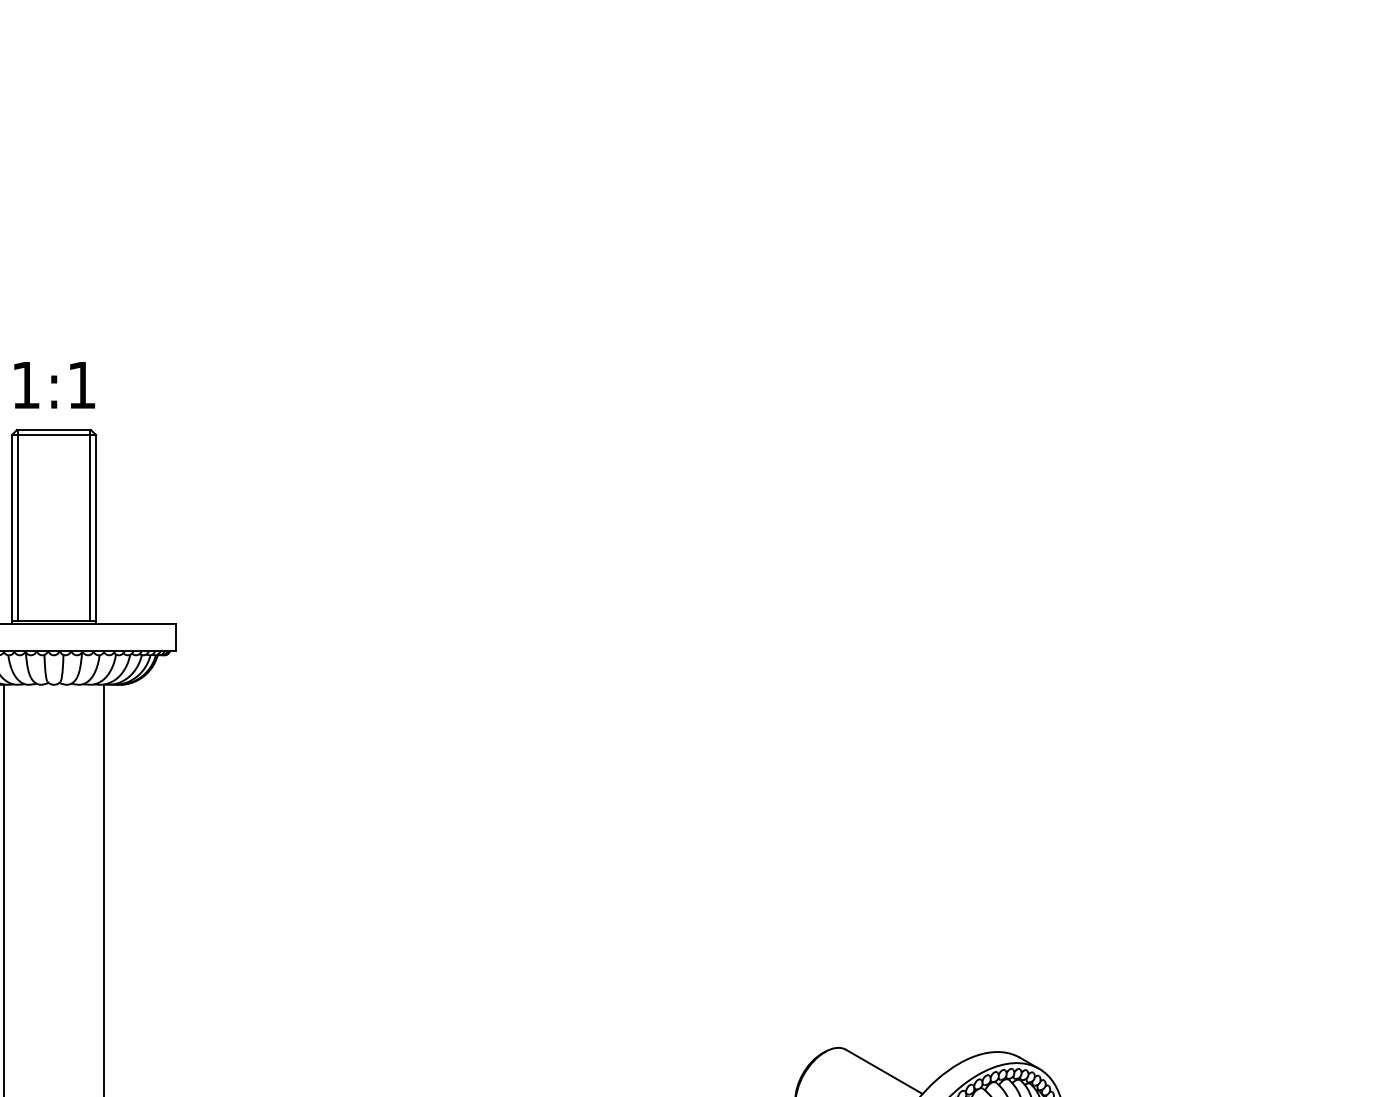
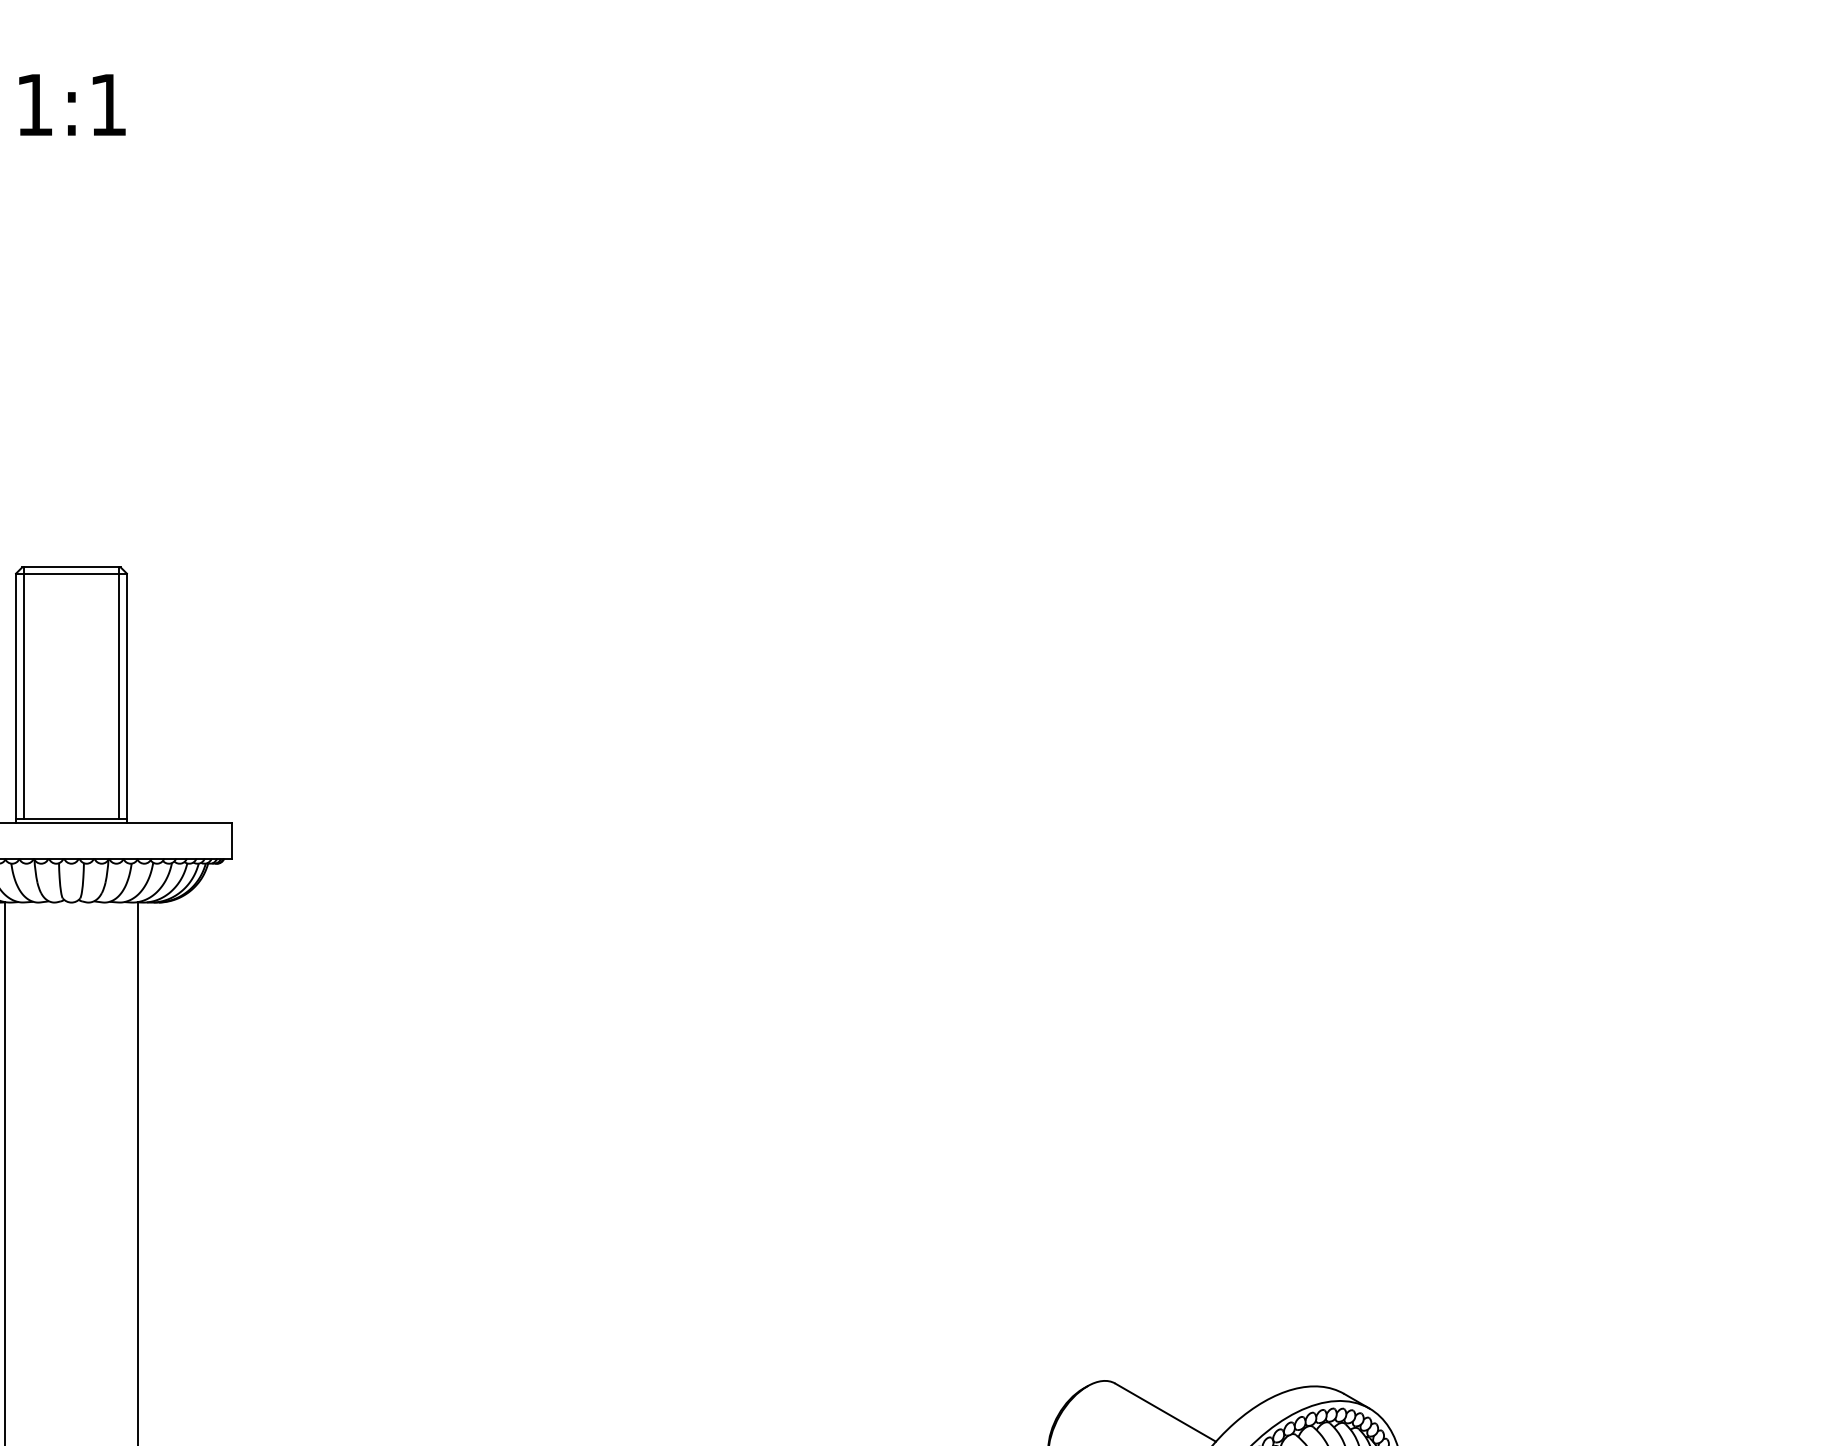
text: (54, 384) -> (72, 104), moved

